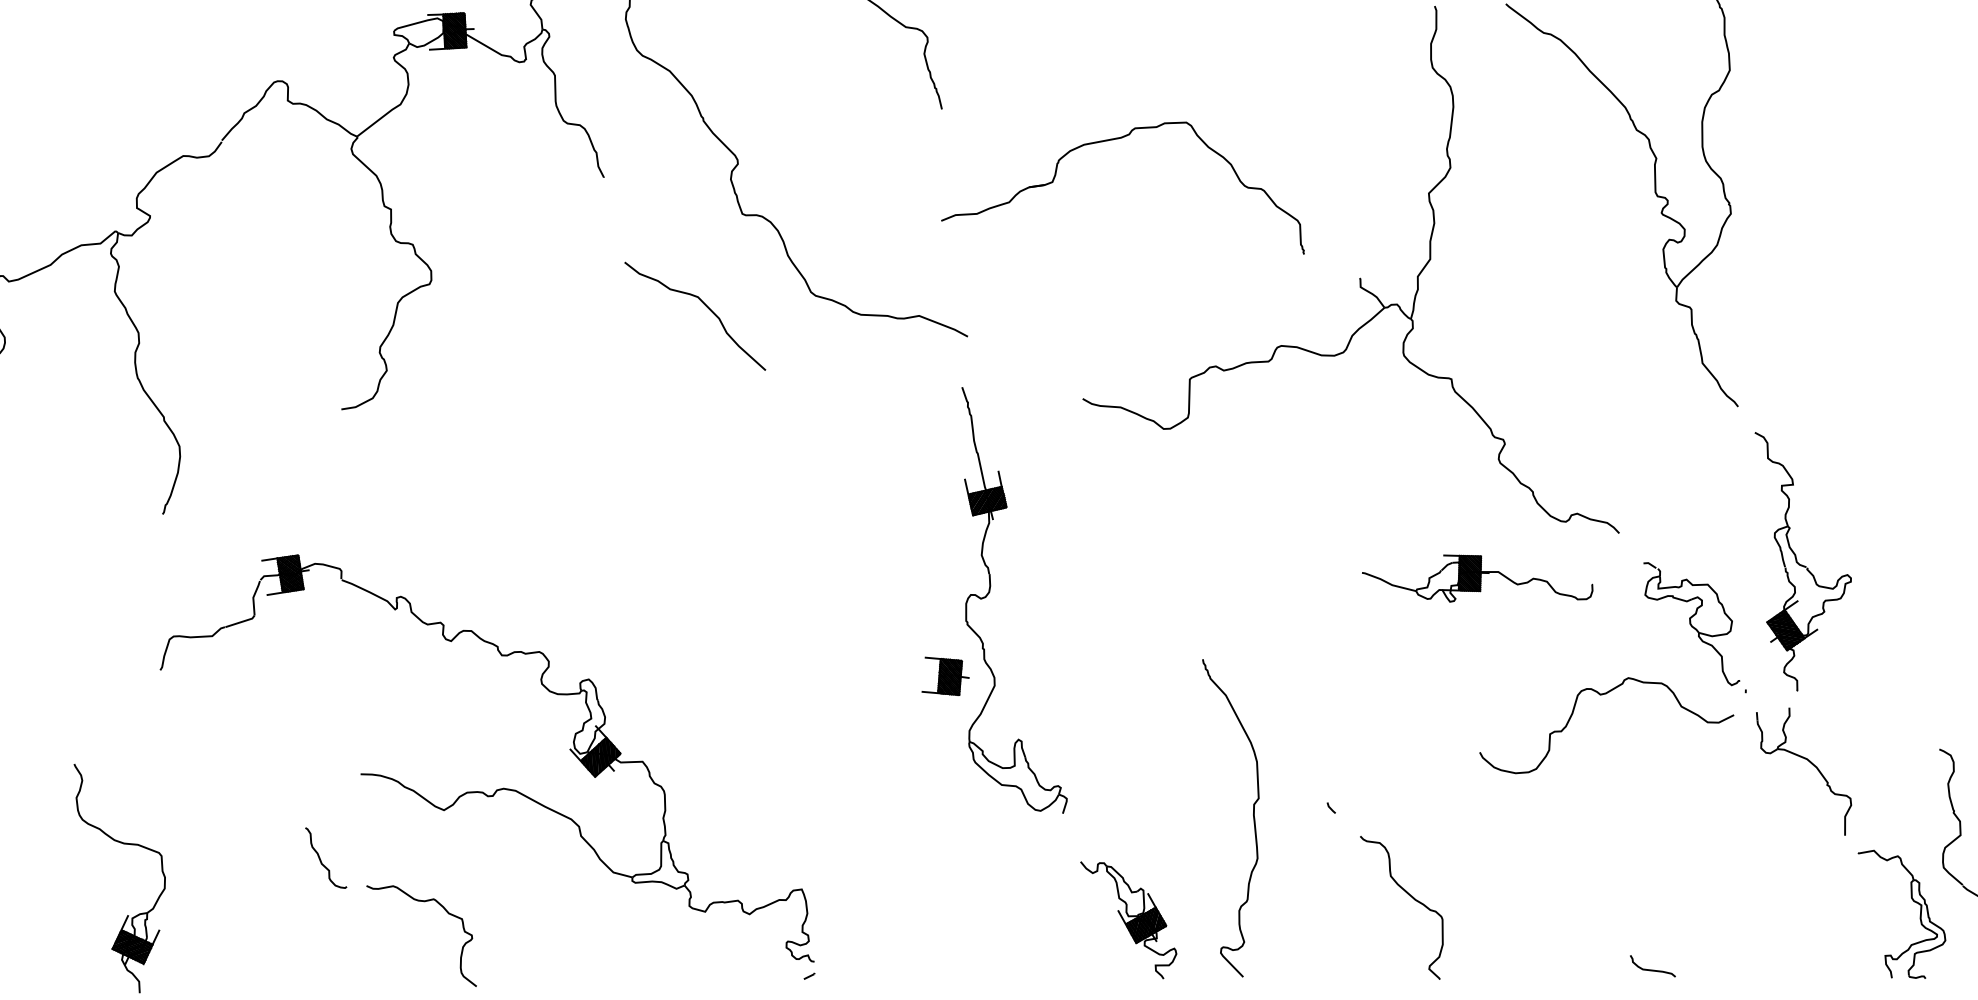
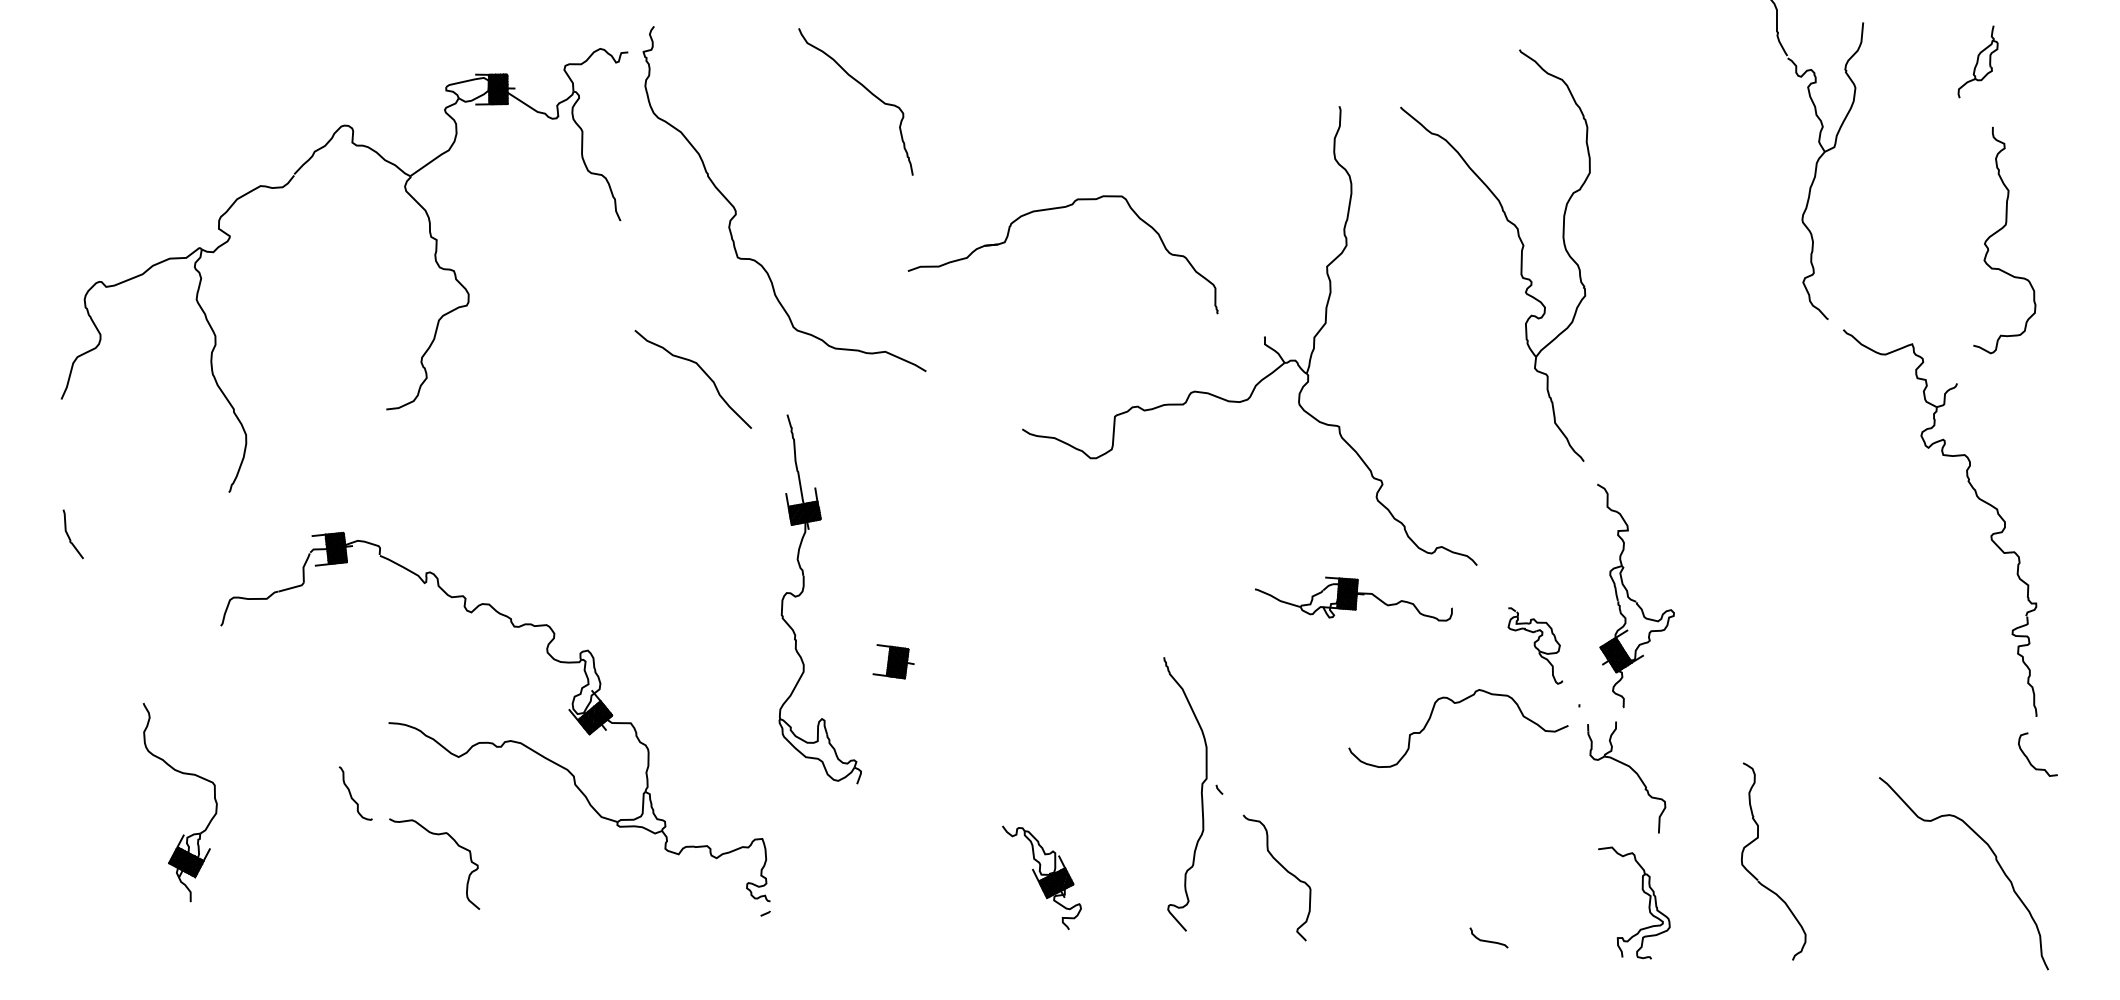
curve: (704, 305) -> (701, 370), moved
part: (990, 592) -> (803, 591), moved
part: (1691, 623) -> (1535, 645), size x0.7
curve: (1253, 817) -> (1201, 794), moved
part: (1912, 901) -> (1643, 892), moved

